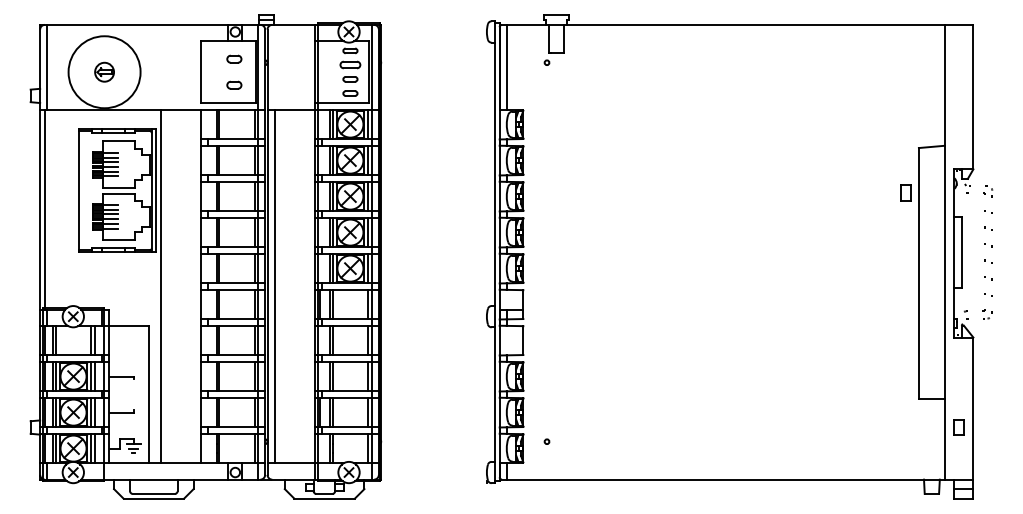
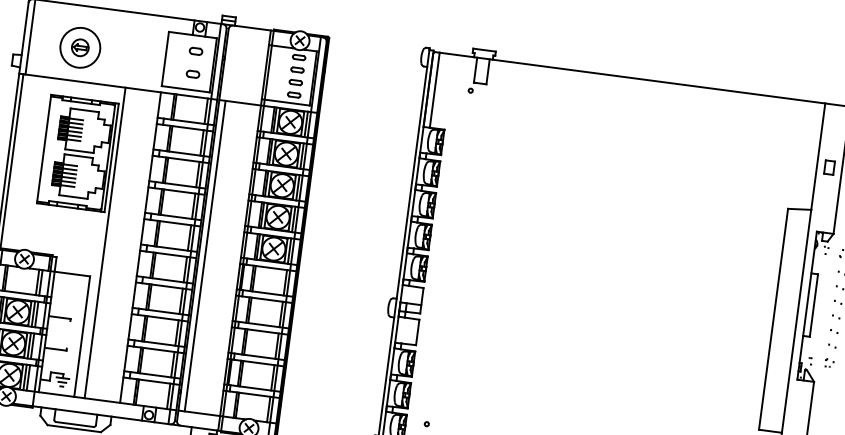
part: (350, 65) -> (297, 70), size x0.71
circle: (104, 71) -> (80, 47), size x0.62
part: (905, 192) -> (829, 167), moved

